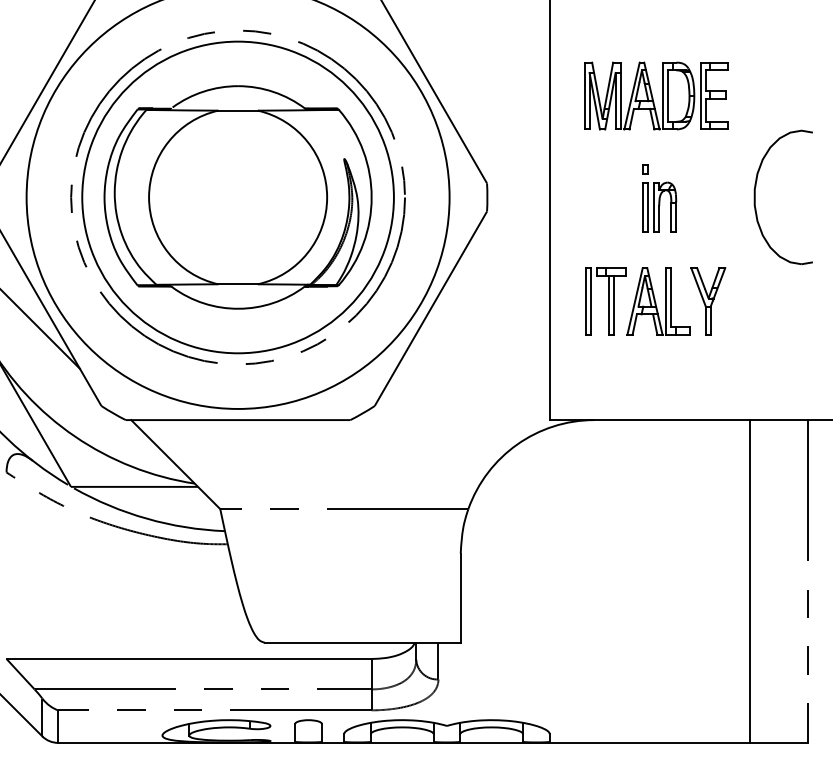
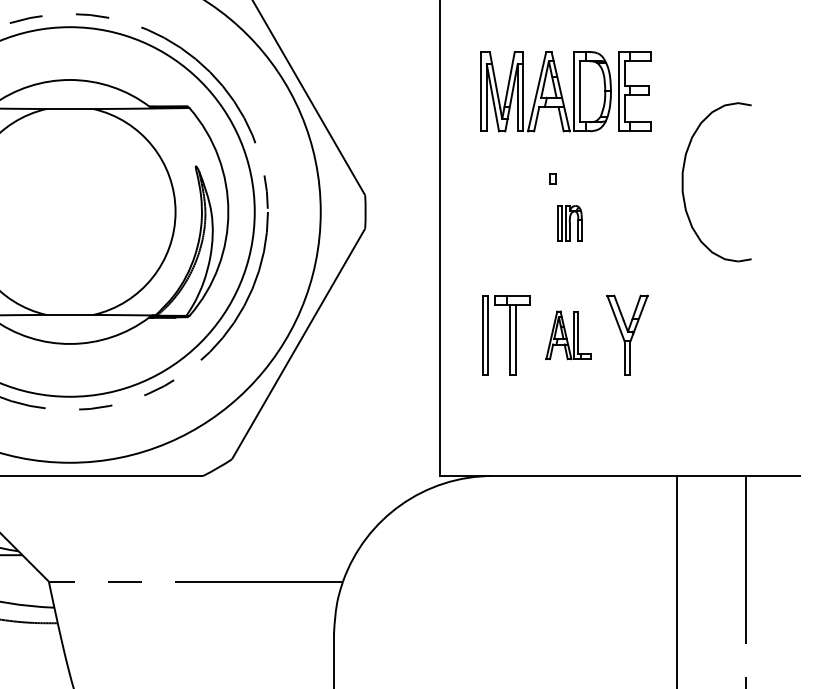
part: (755, 197) -> (683, 182), moved
part: (659, 206) -> (569, 222), size x0.6
part: (658, 301) -> (568, 335), size x0.6

